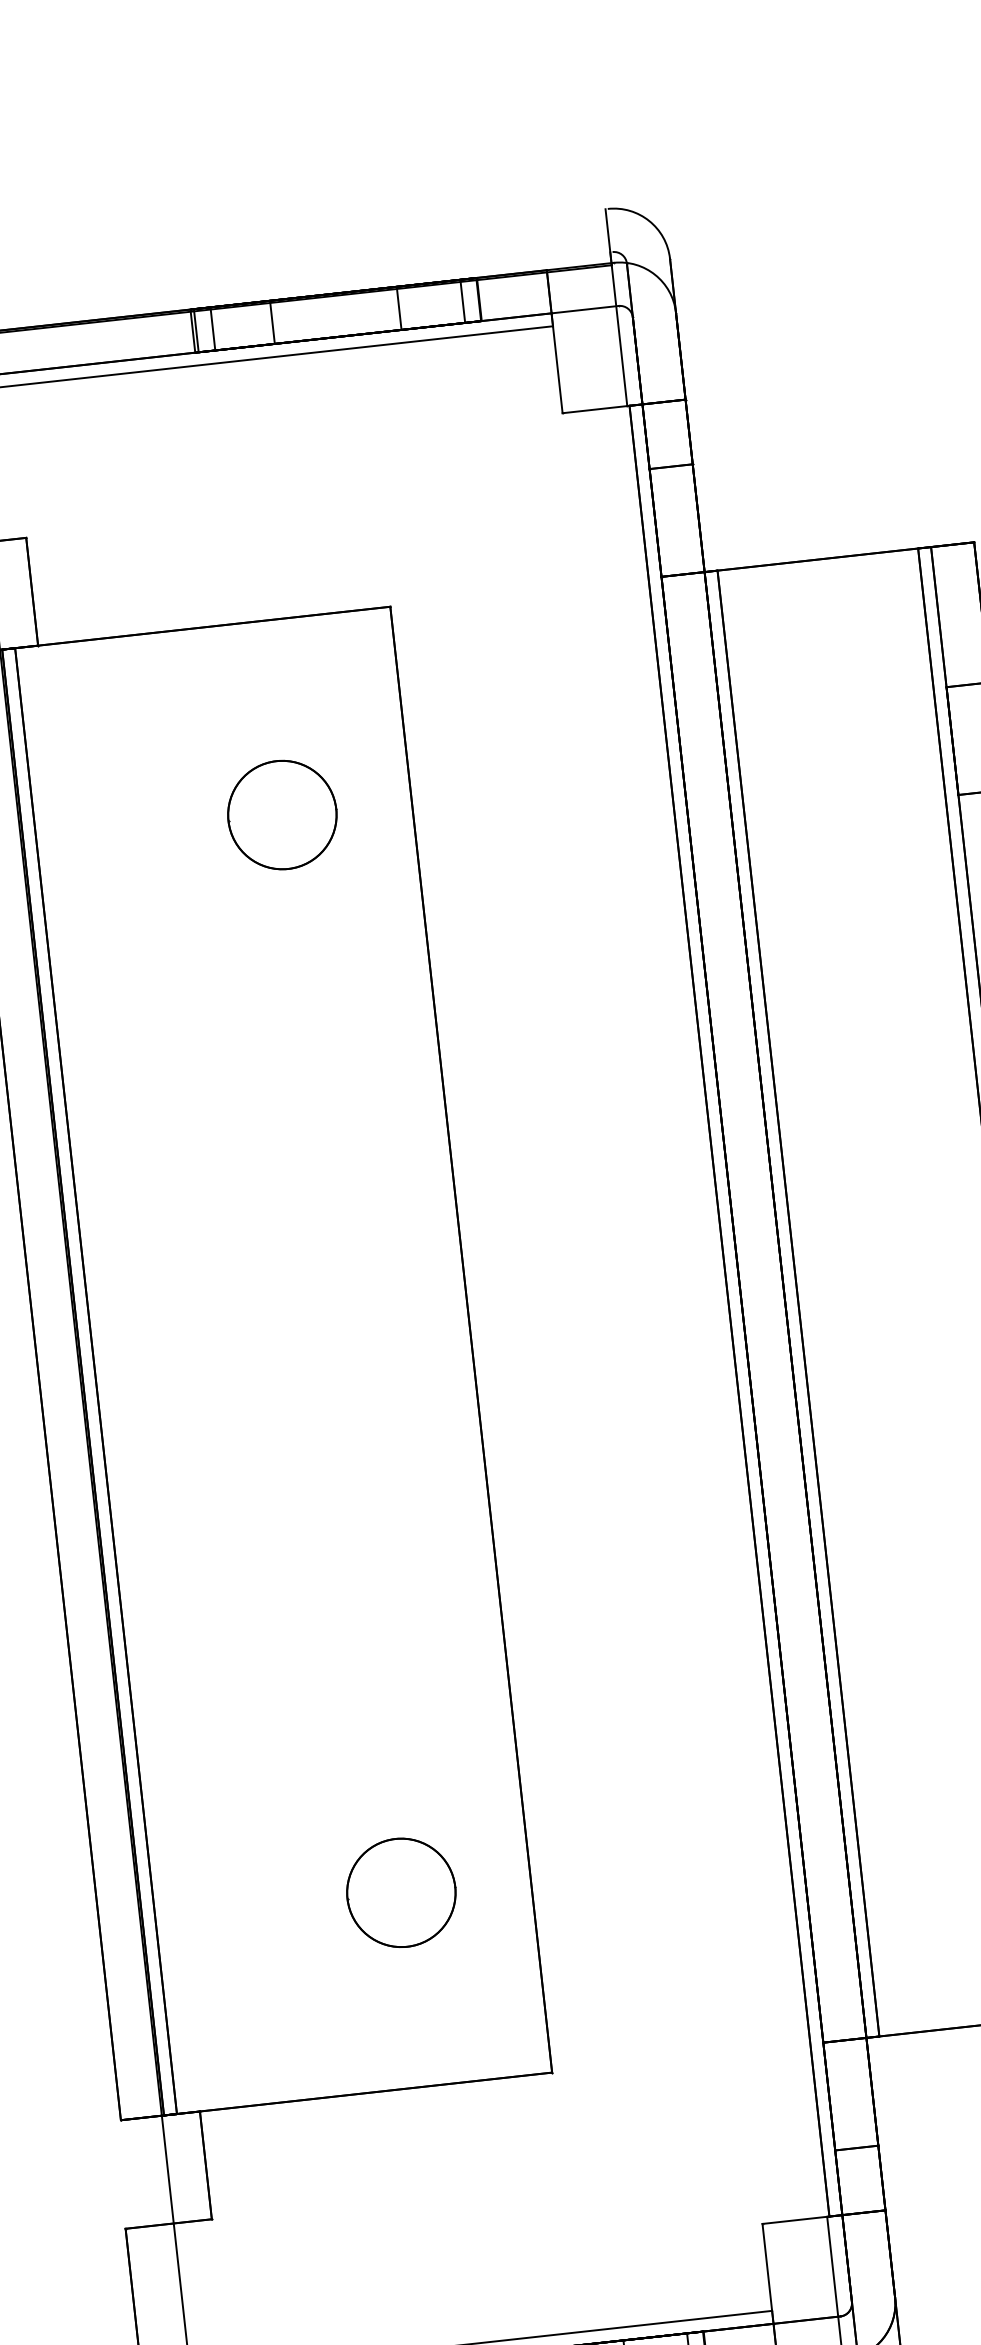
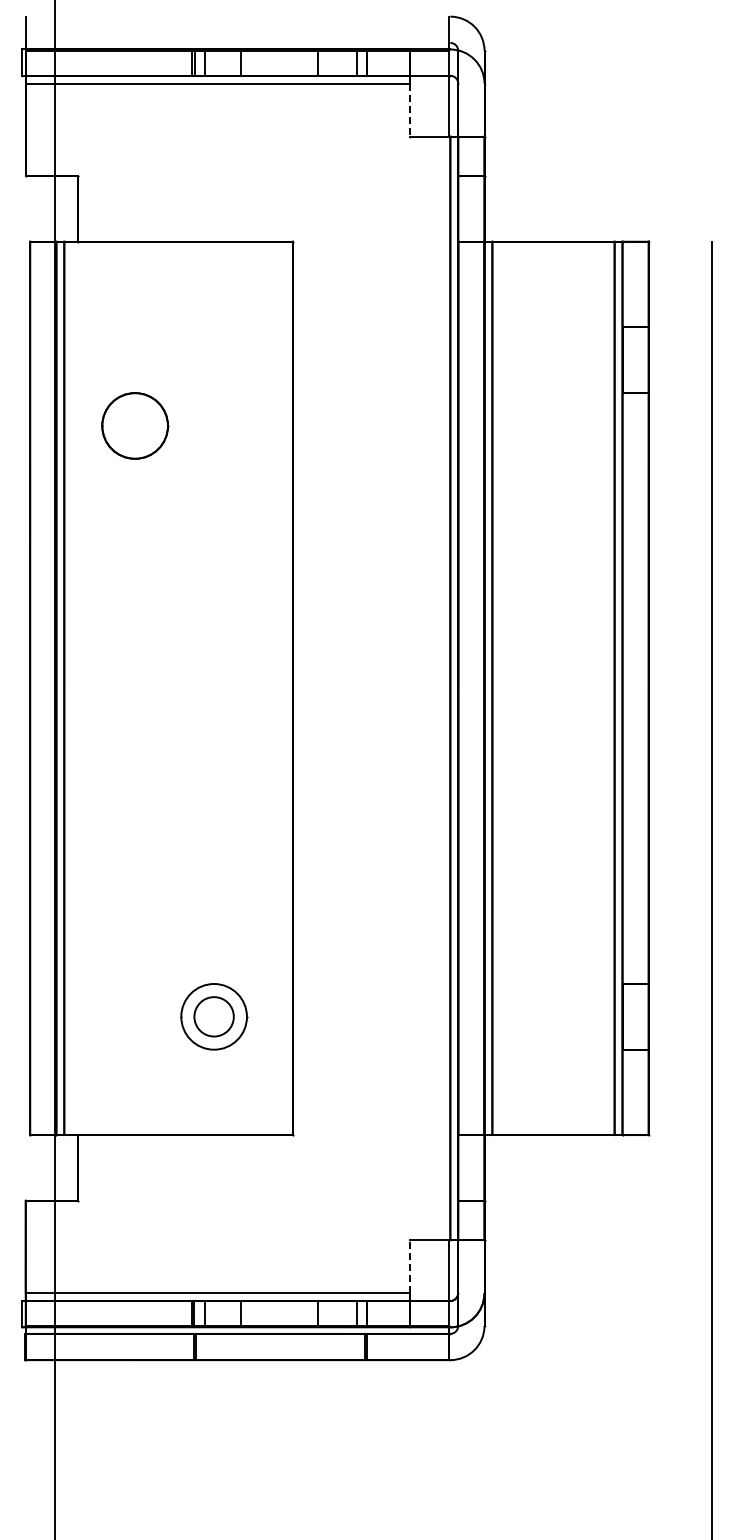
line: (557, 370) -> (409, 110), solid -> dashed
part: (282, 814) -> (135, 425), moved
circle: (400, 1892) -> (213, 1016), size x0.6
line: (767, 2267) -> (409, 1266), solid -> dashed

